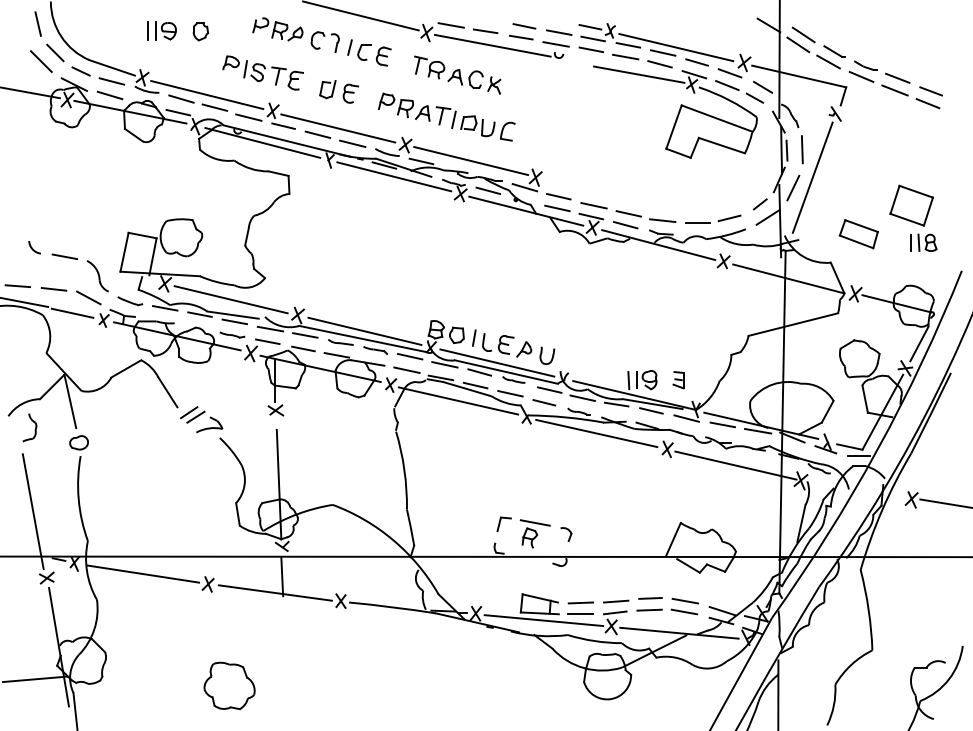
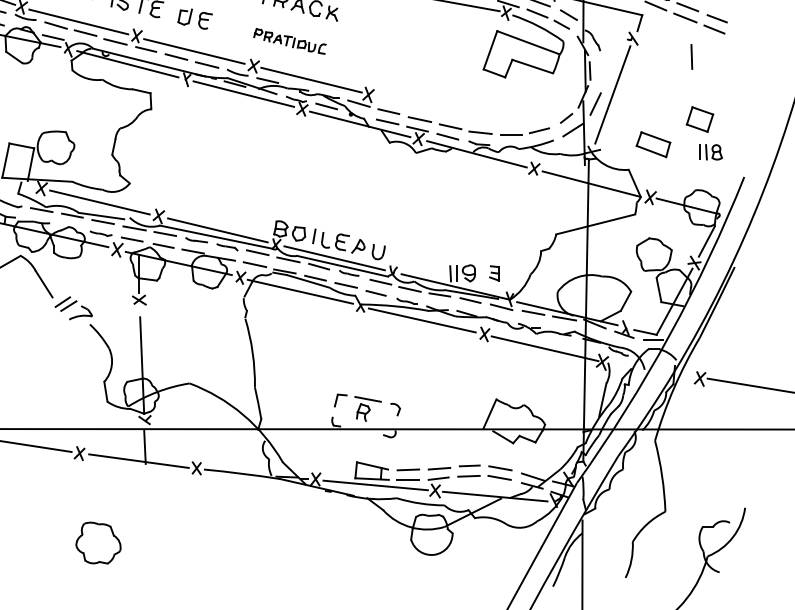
part: (446, 116) -> (289, 40), size x0.6
line: (802, 149) -> (691, 56), moved
part: (911, 205) -> (699, 119), size x0.7

